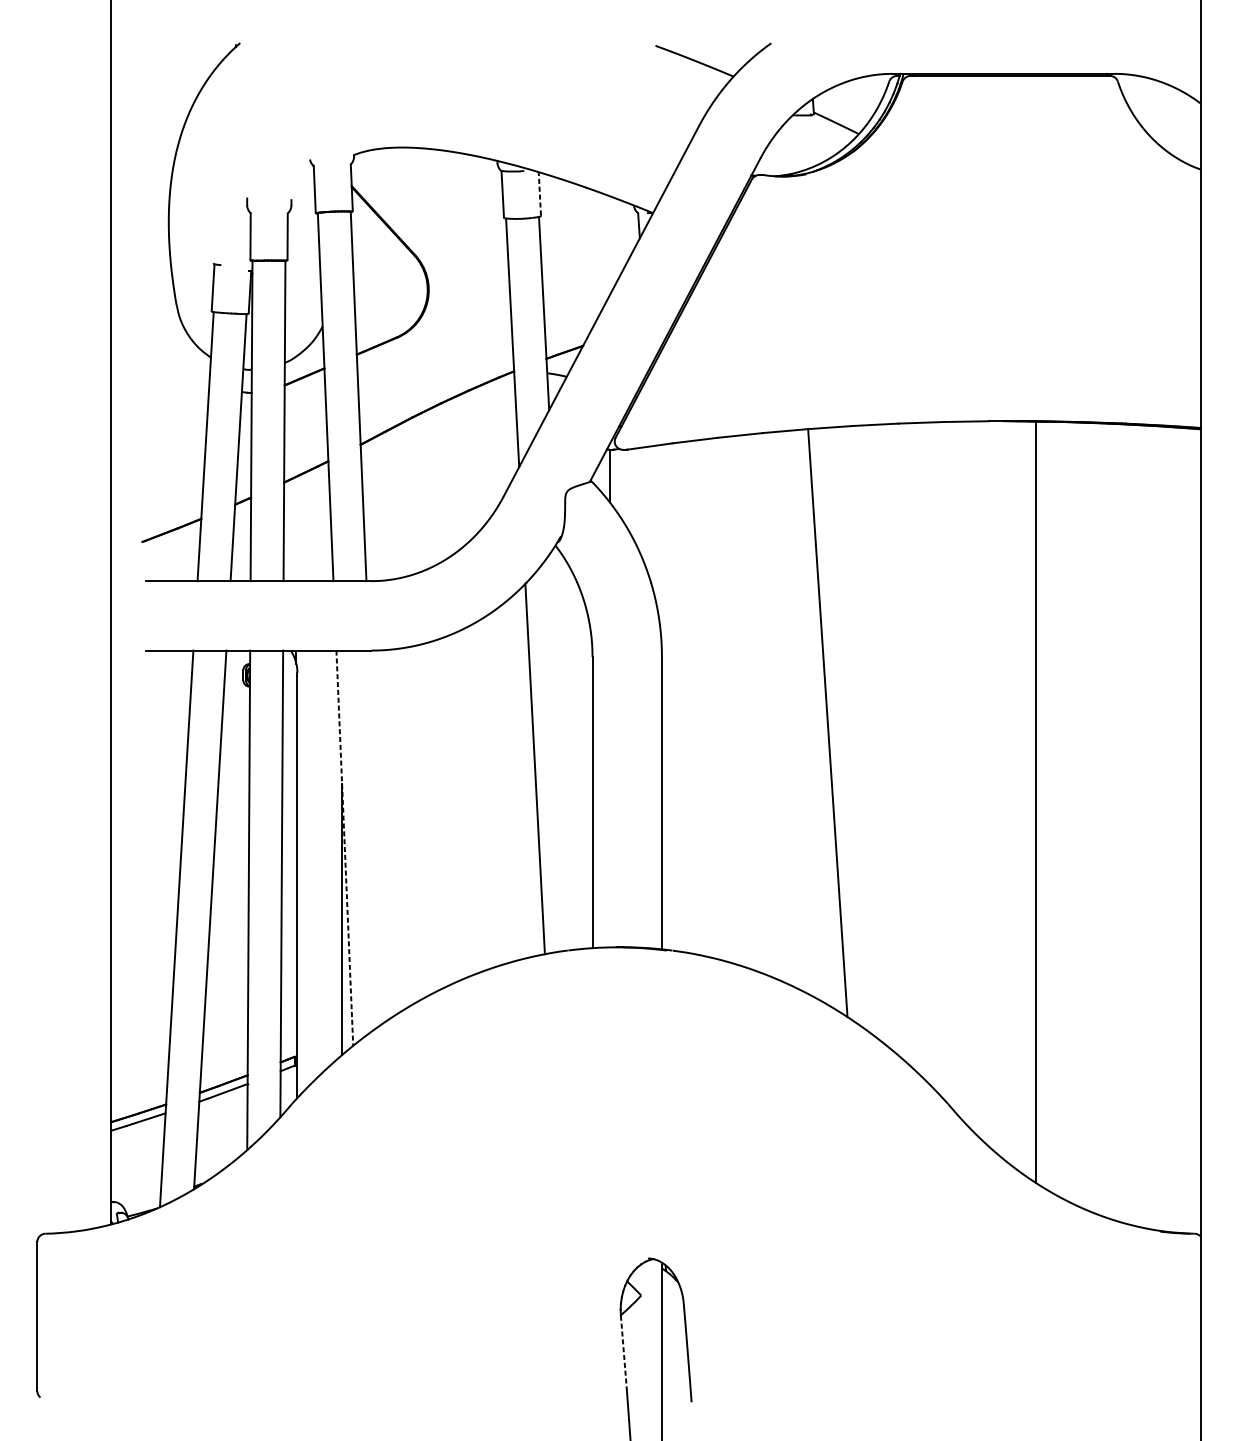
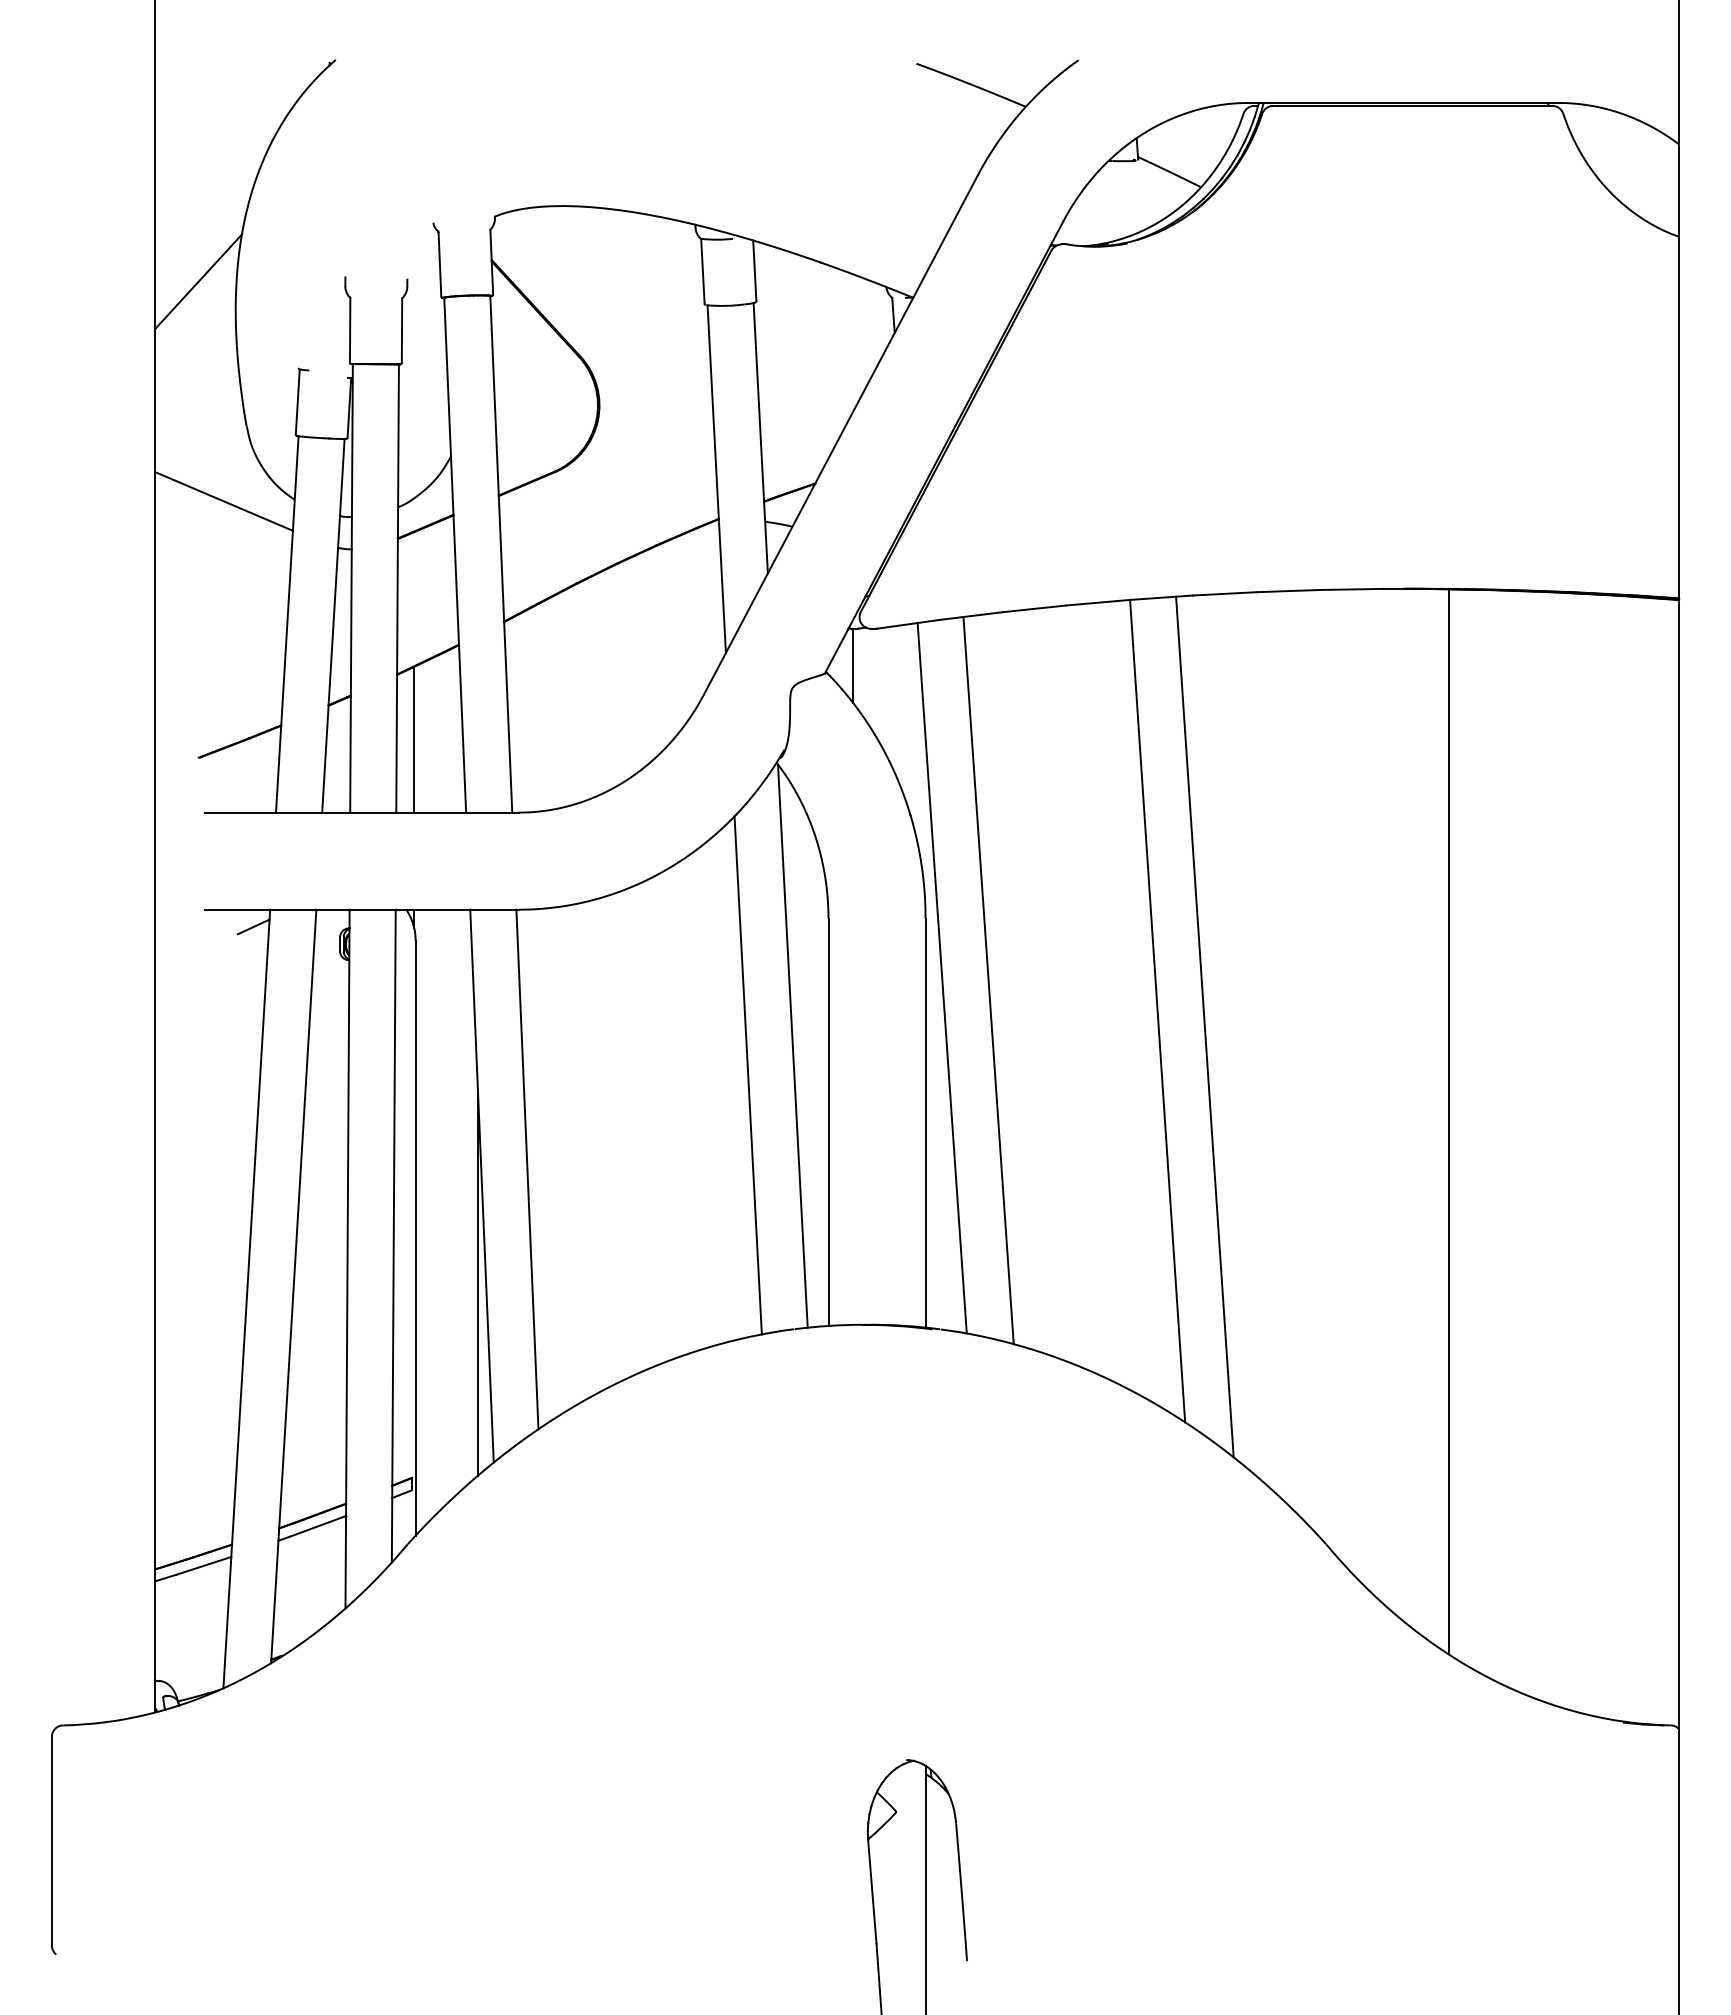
line: (539, 193) -> (754, 270), dashed -> solid
line: (142, 201) -> (198, 281), added
line: (160, 358) -> (223, 501), added
line: (296, 528) -> (414, 739), added
line: (181, 662) -> (253, 926), added
line: (673, 699) -> (941, 977), added
line: (706, 701) -> (988, 980), added
line: (861, 734) -> (1204, 1026), added
line: (566, 747) -> (792, 1045), added
line: (377, 836) -> (527, 1169), added
line: (345, 848) -> (482, 1186), dashed -> solid
line: (624, 1352) -> (872, 1891), dashed -> solid

